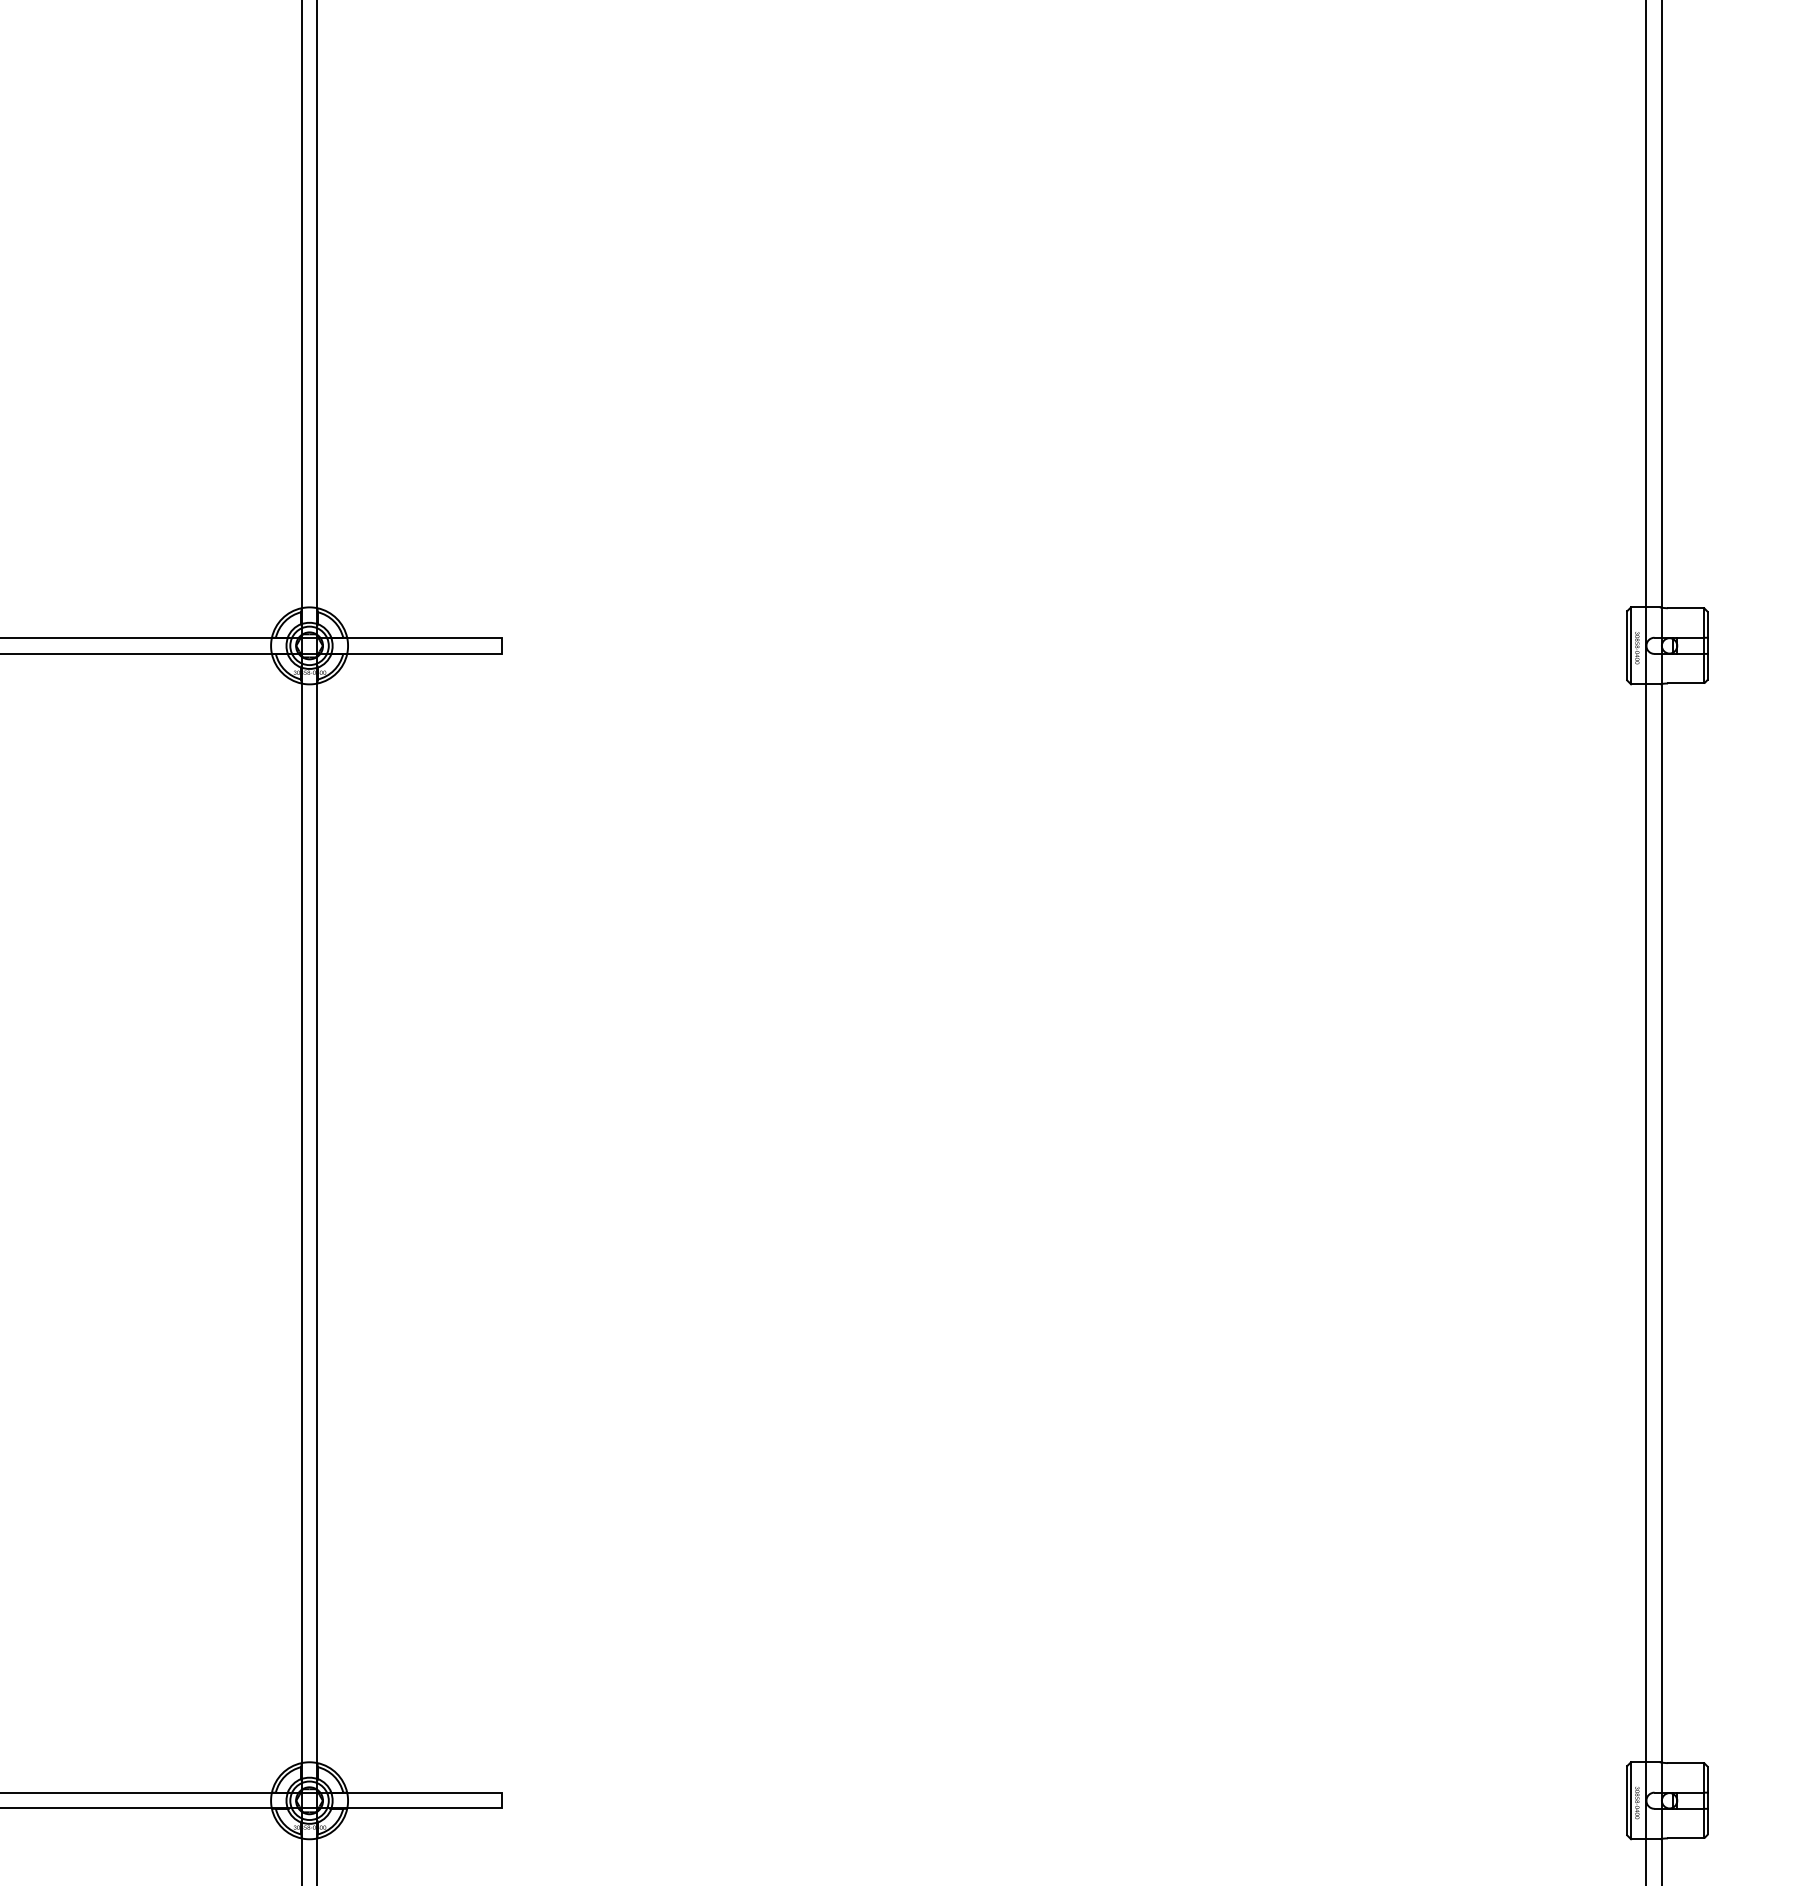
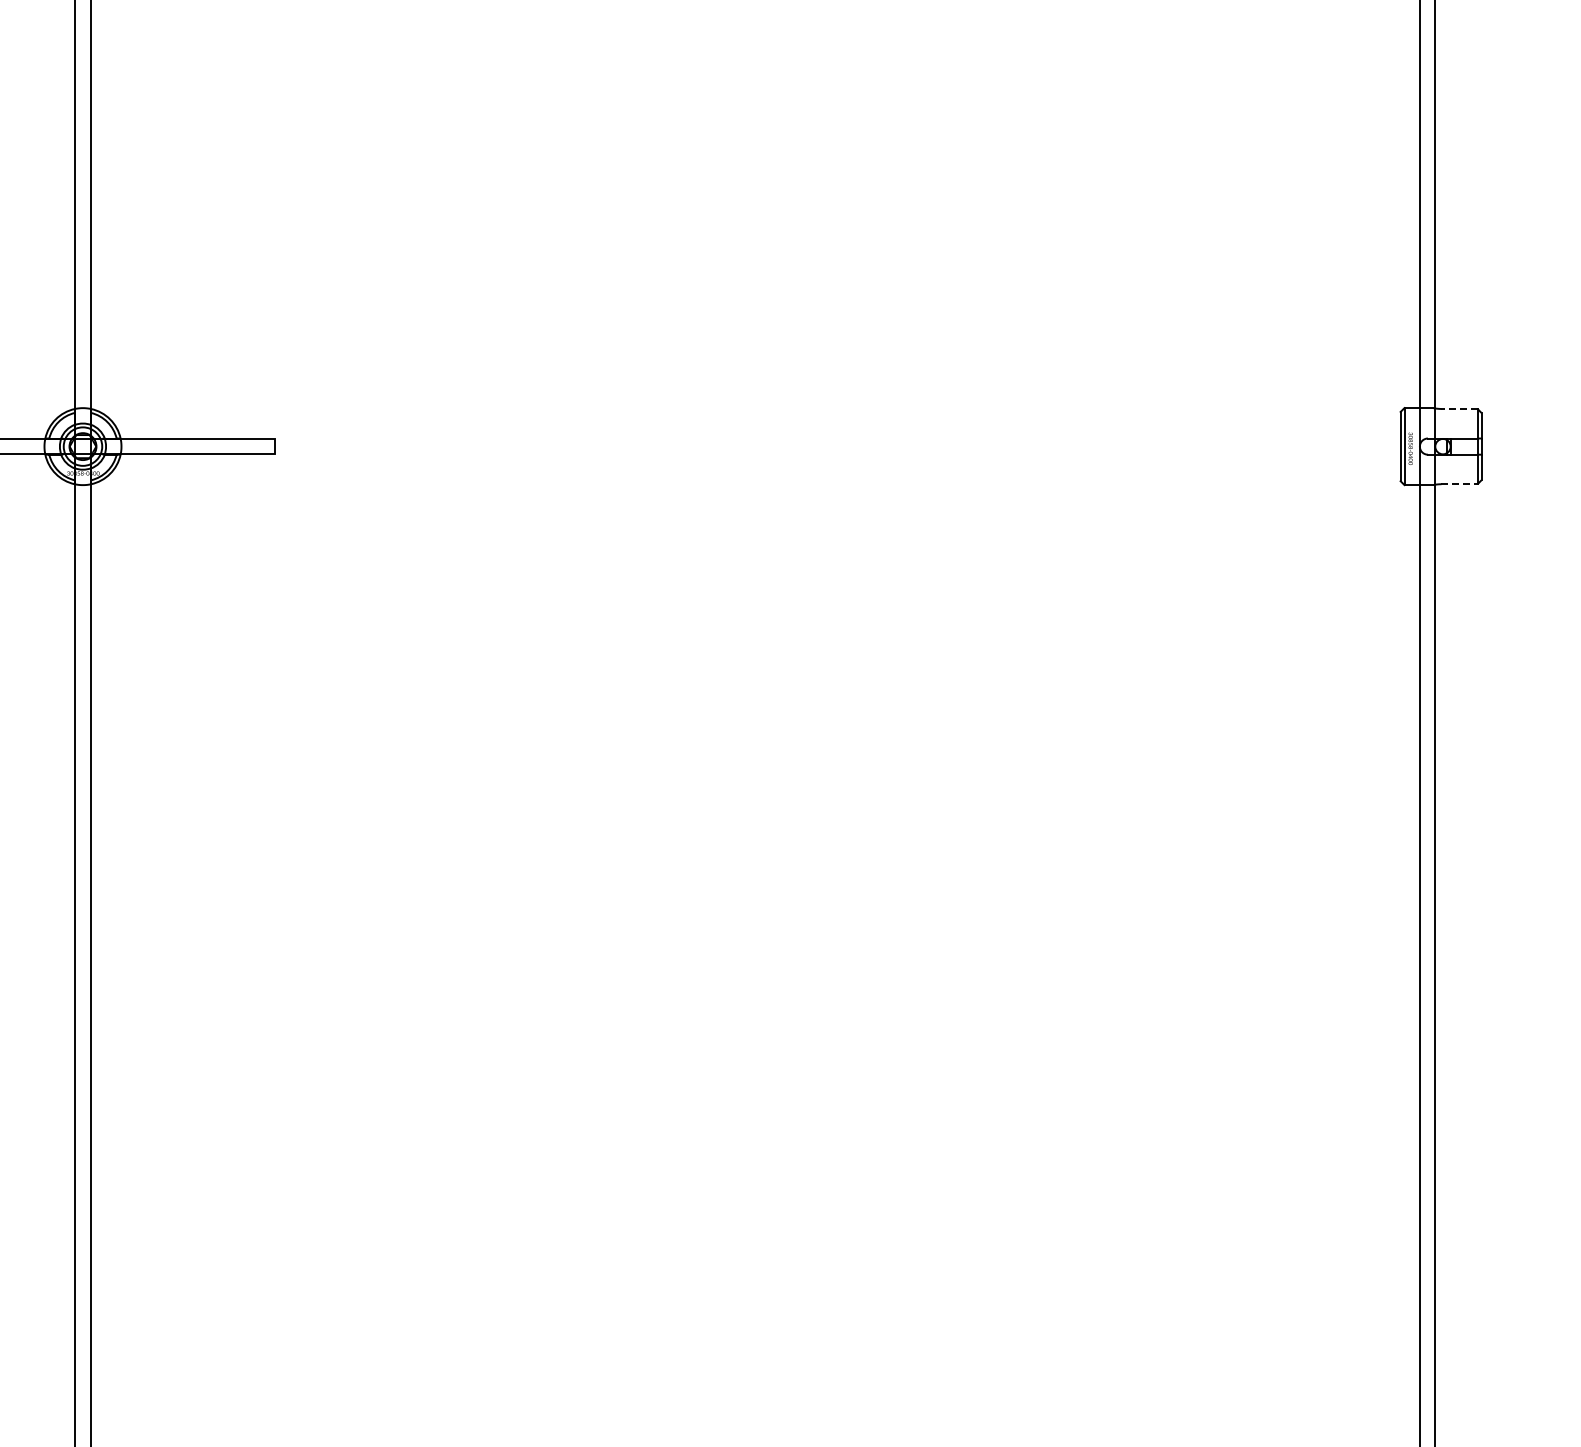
line: (1685, 608) -> (1458, 409), solid -> dashed
line: (1686, 683) -> (1459, 484), solid -> dashed

